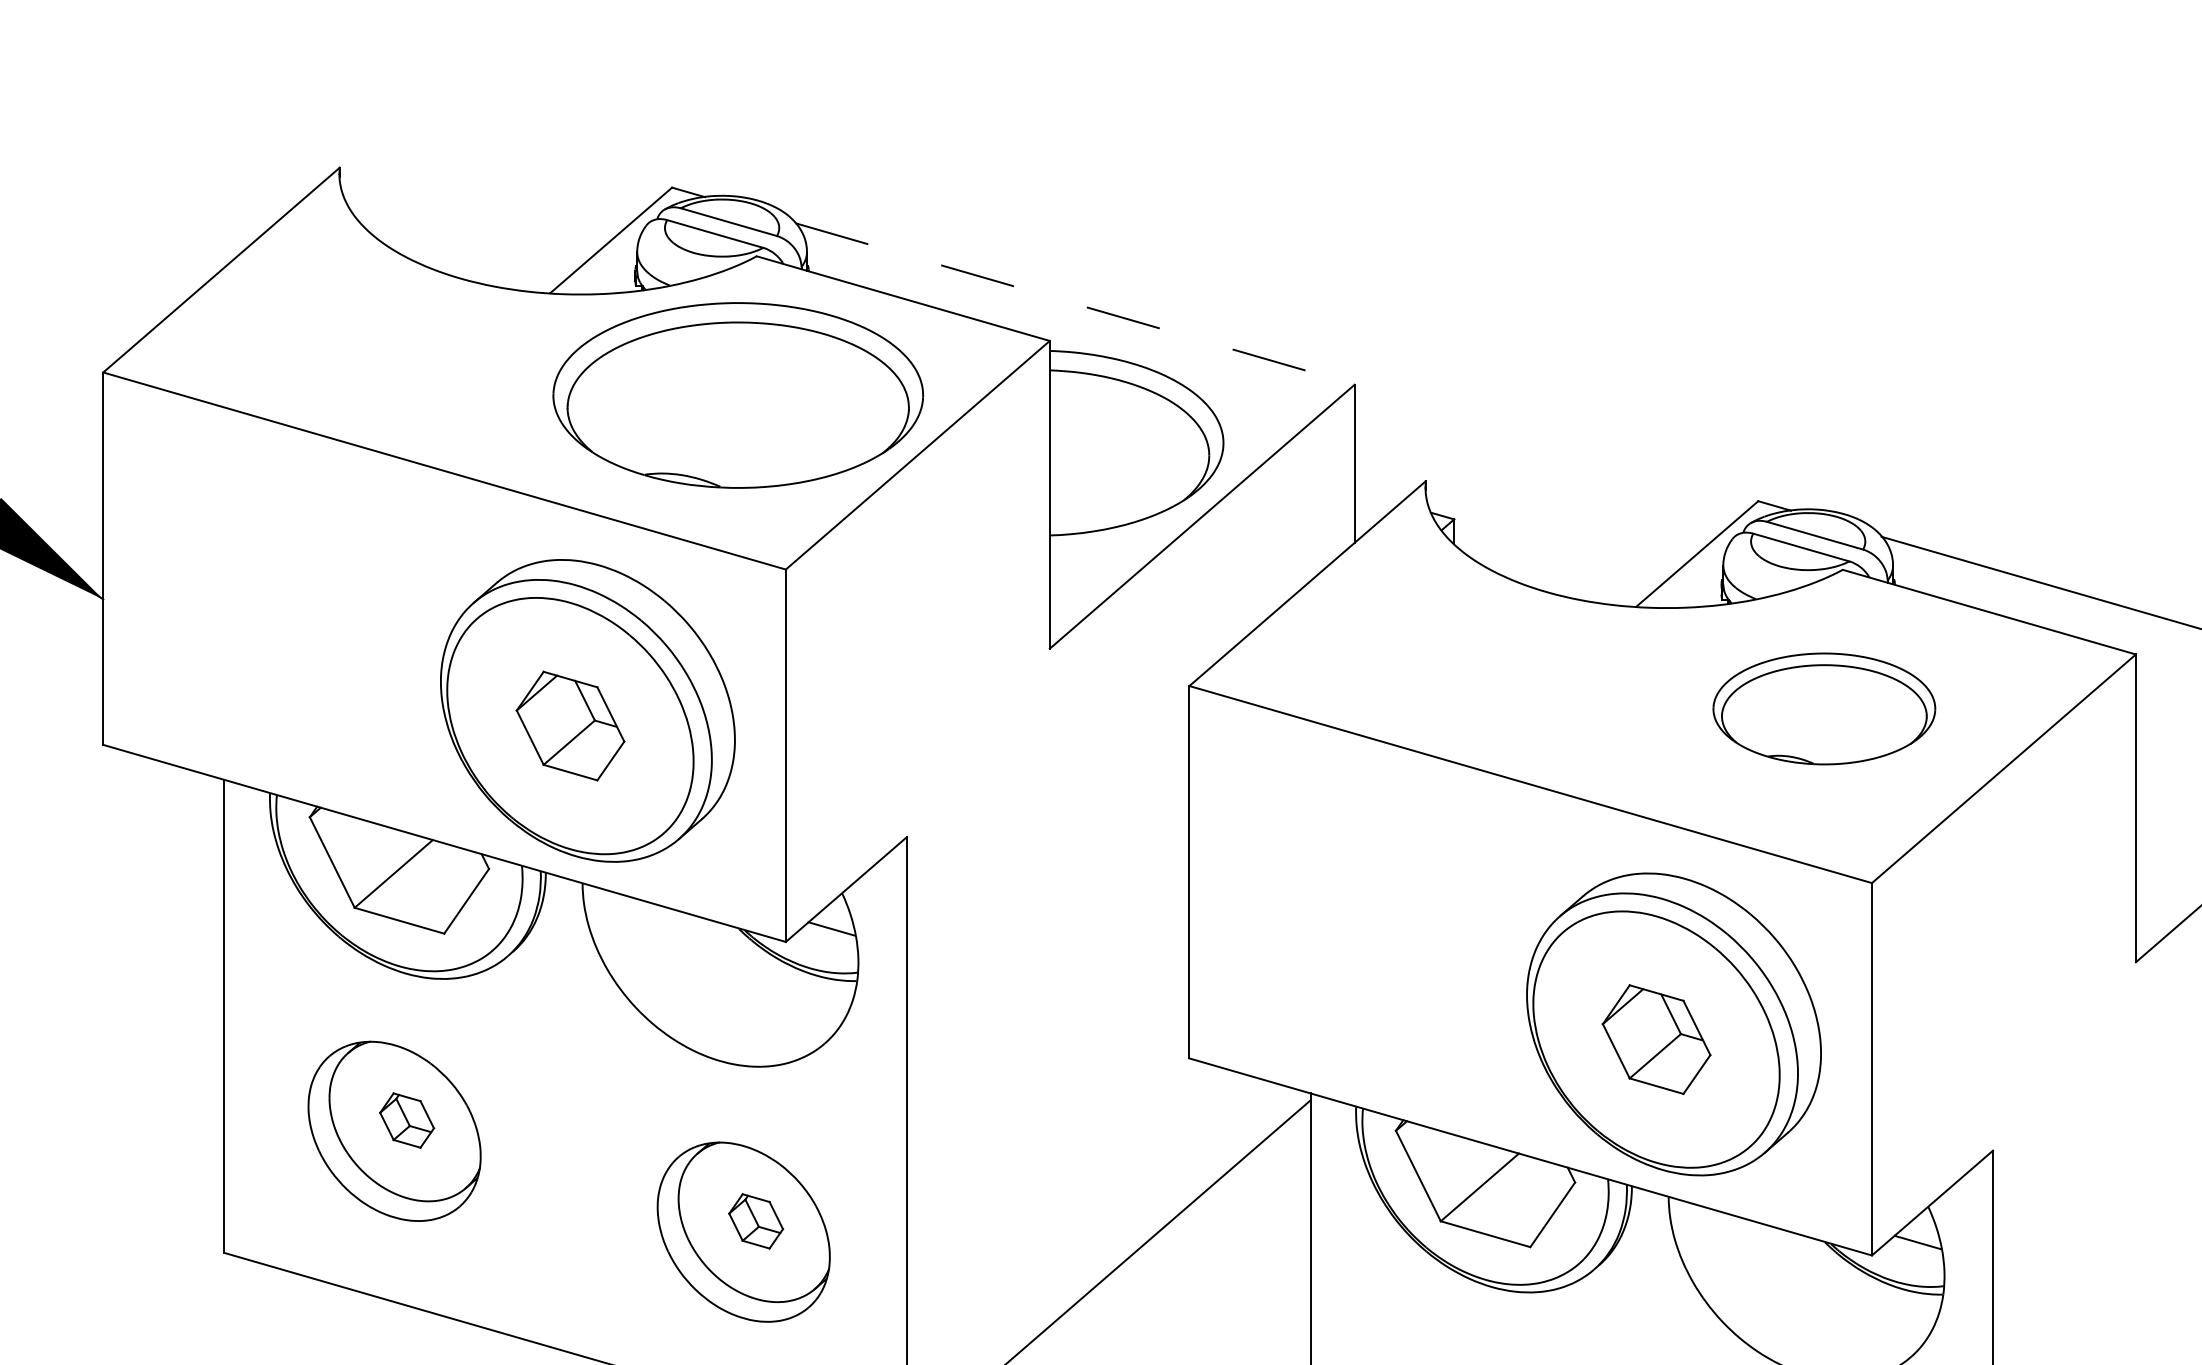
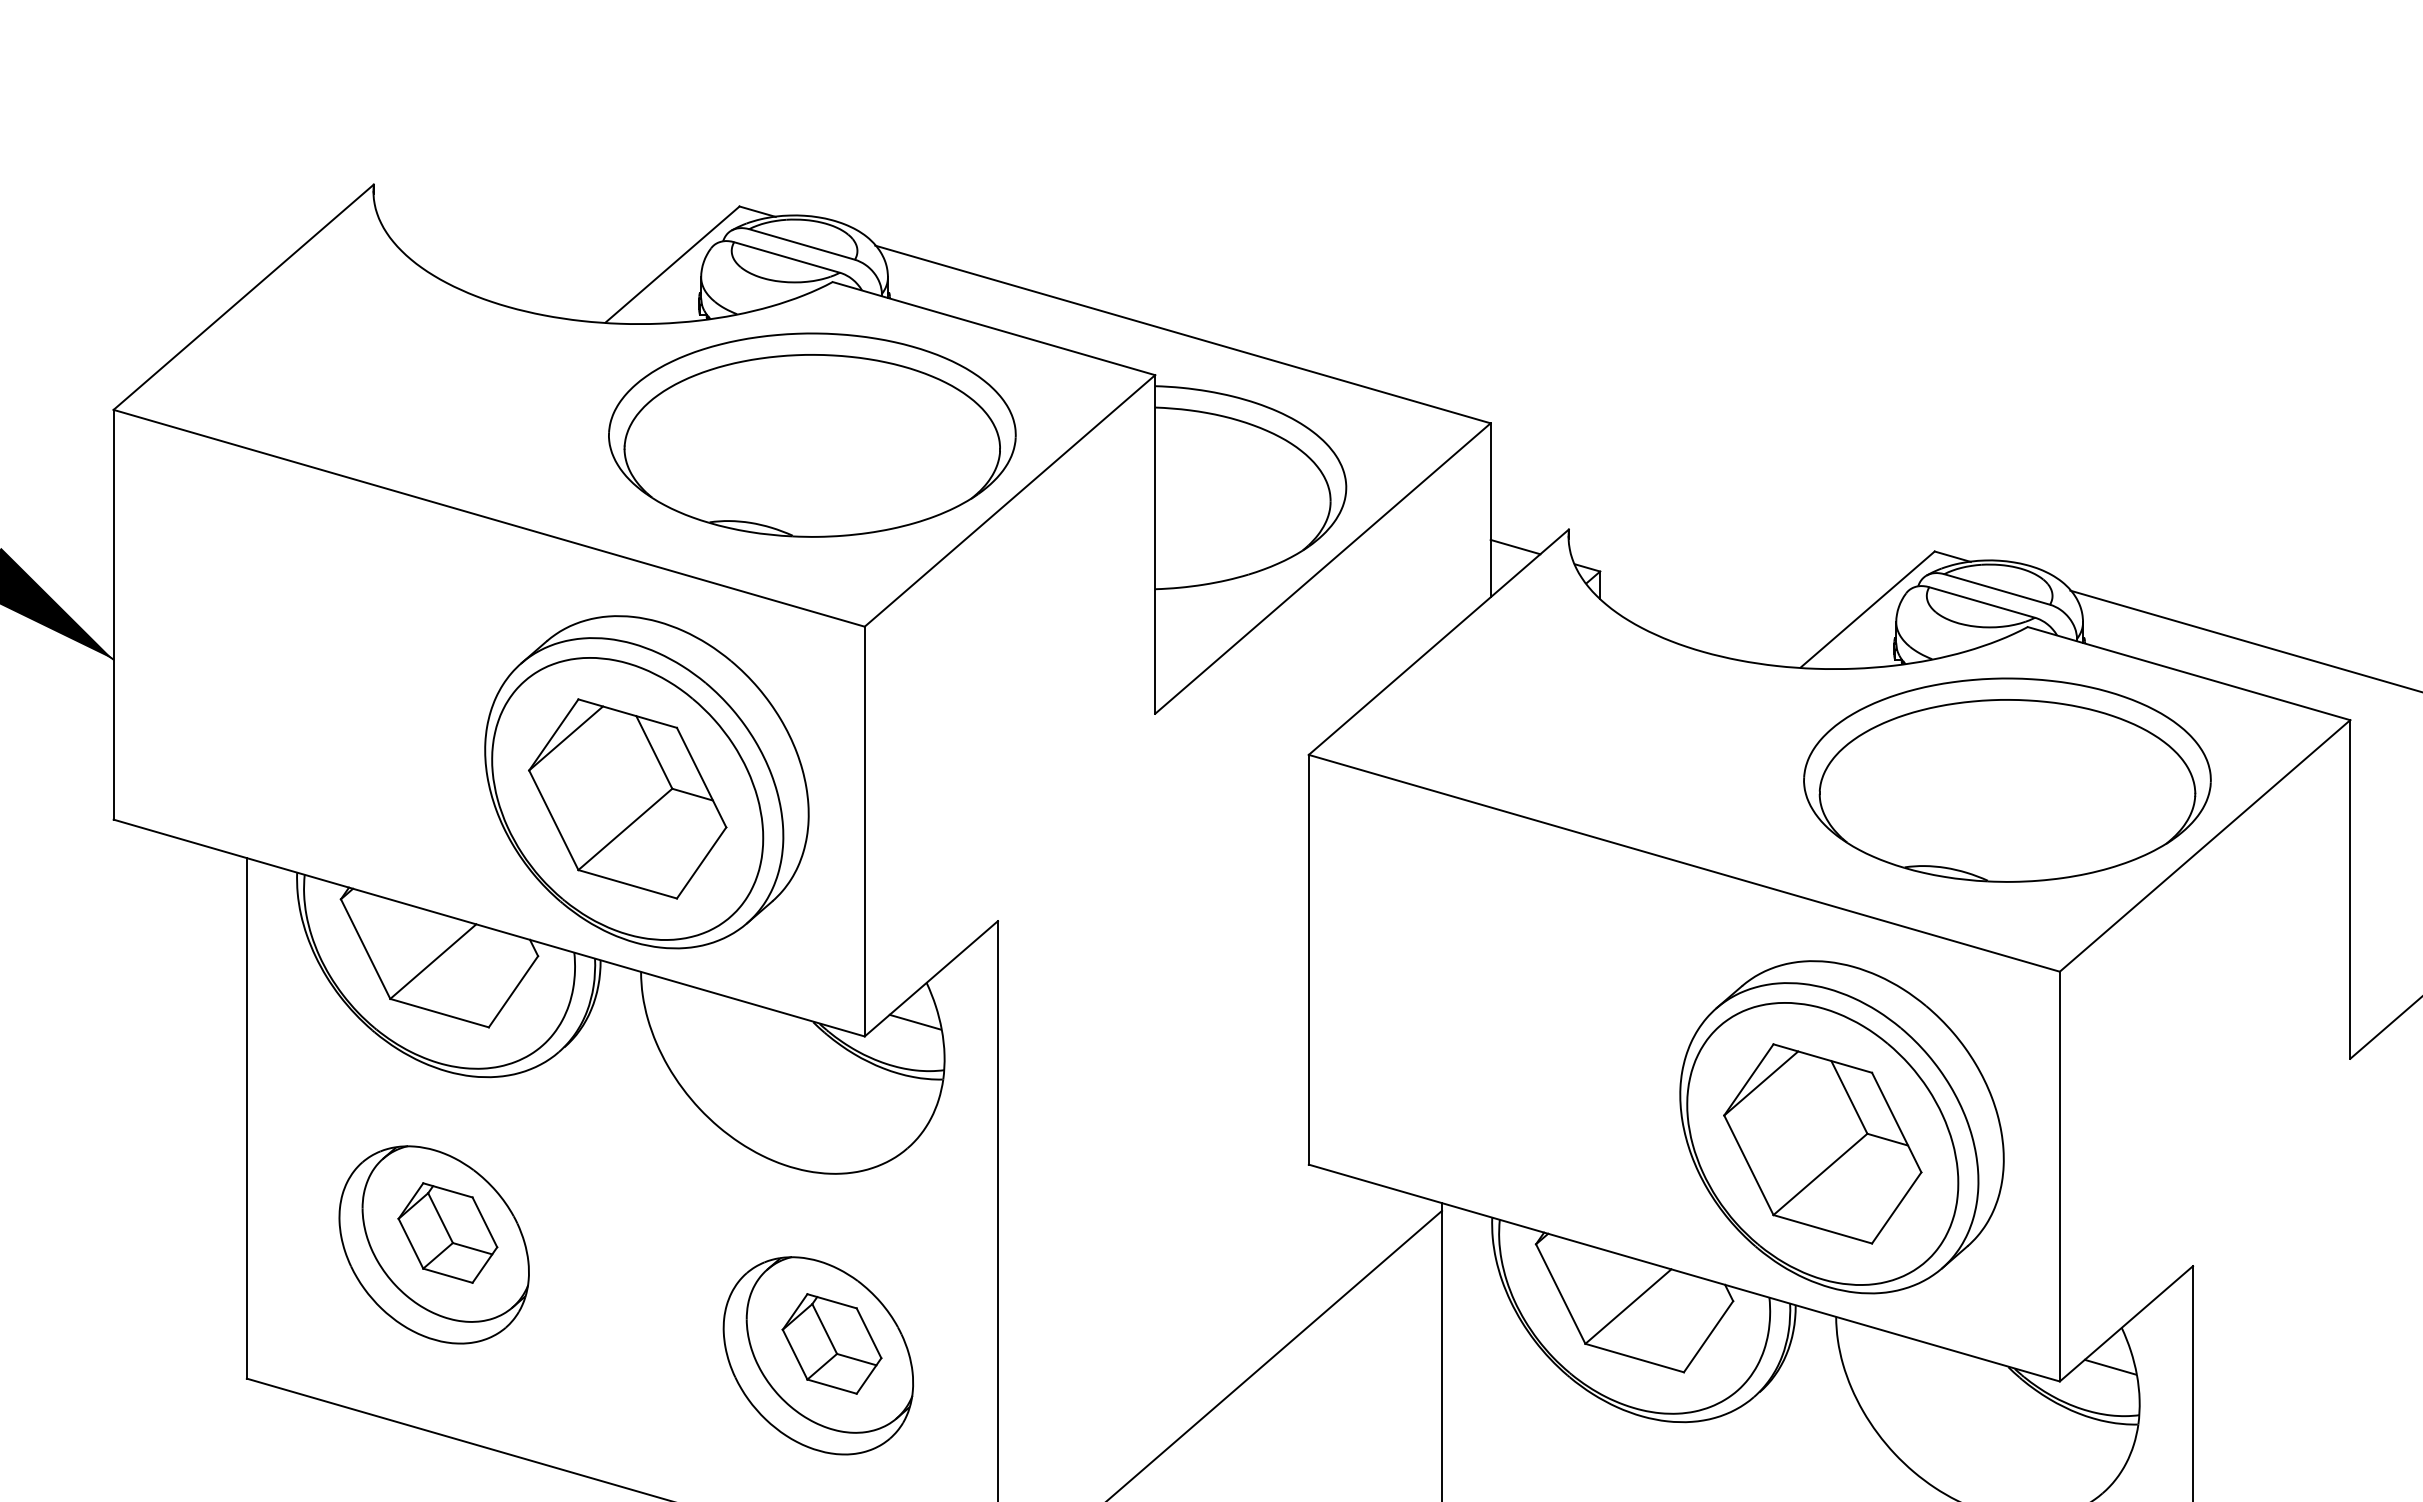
line: (1075, 303) -> (1183, 334), dashed -> solid
line: (1377, 496) -> (1515, 546), added
part: (1824, 708) -> (2007, 779), size x1.67
part: (570, 725) -> (627, 798), size x1.67
part: (1656, 1039) -> (1822, 1143), size x1.67
part: (406, 1120) -> (447, 1232), size x1.67
part: (755, 1220) -> (831, 1343), size x1.67

